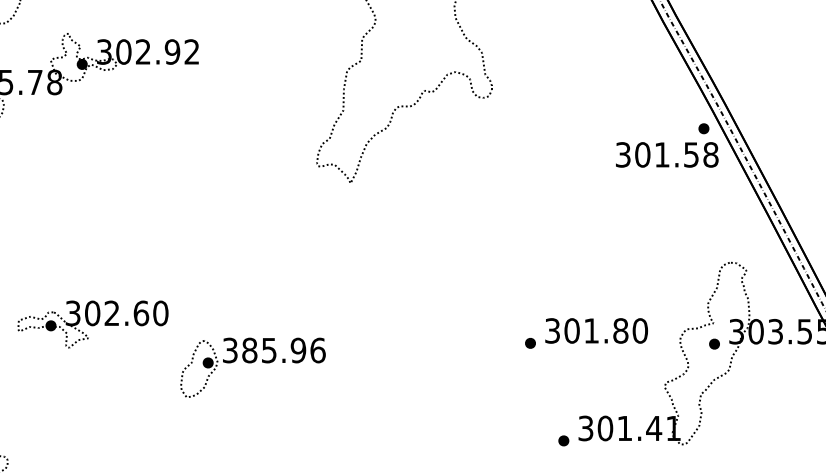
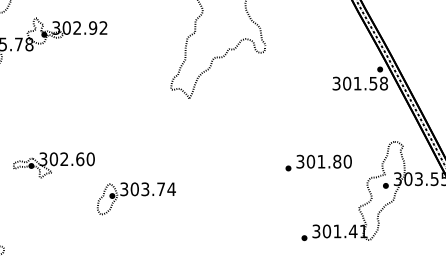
part: (91, 324) -> (53, 165), moved
text: (586, 332) -> (318, 162), moved
text: (282, 350) -> (152, 189), 385.96 -> 303.74

